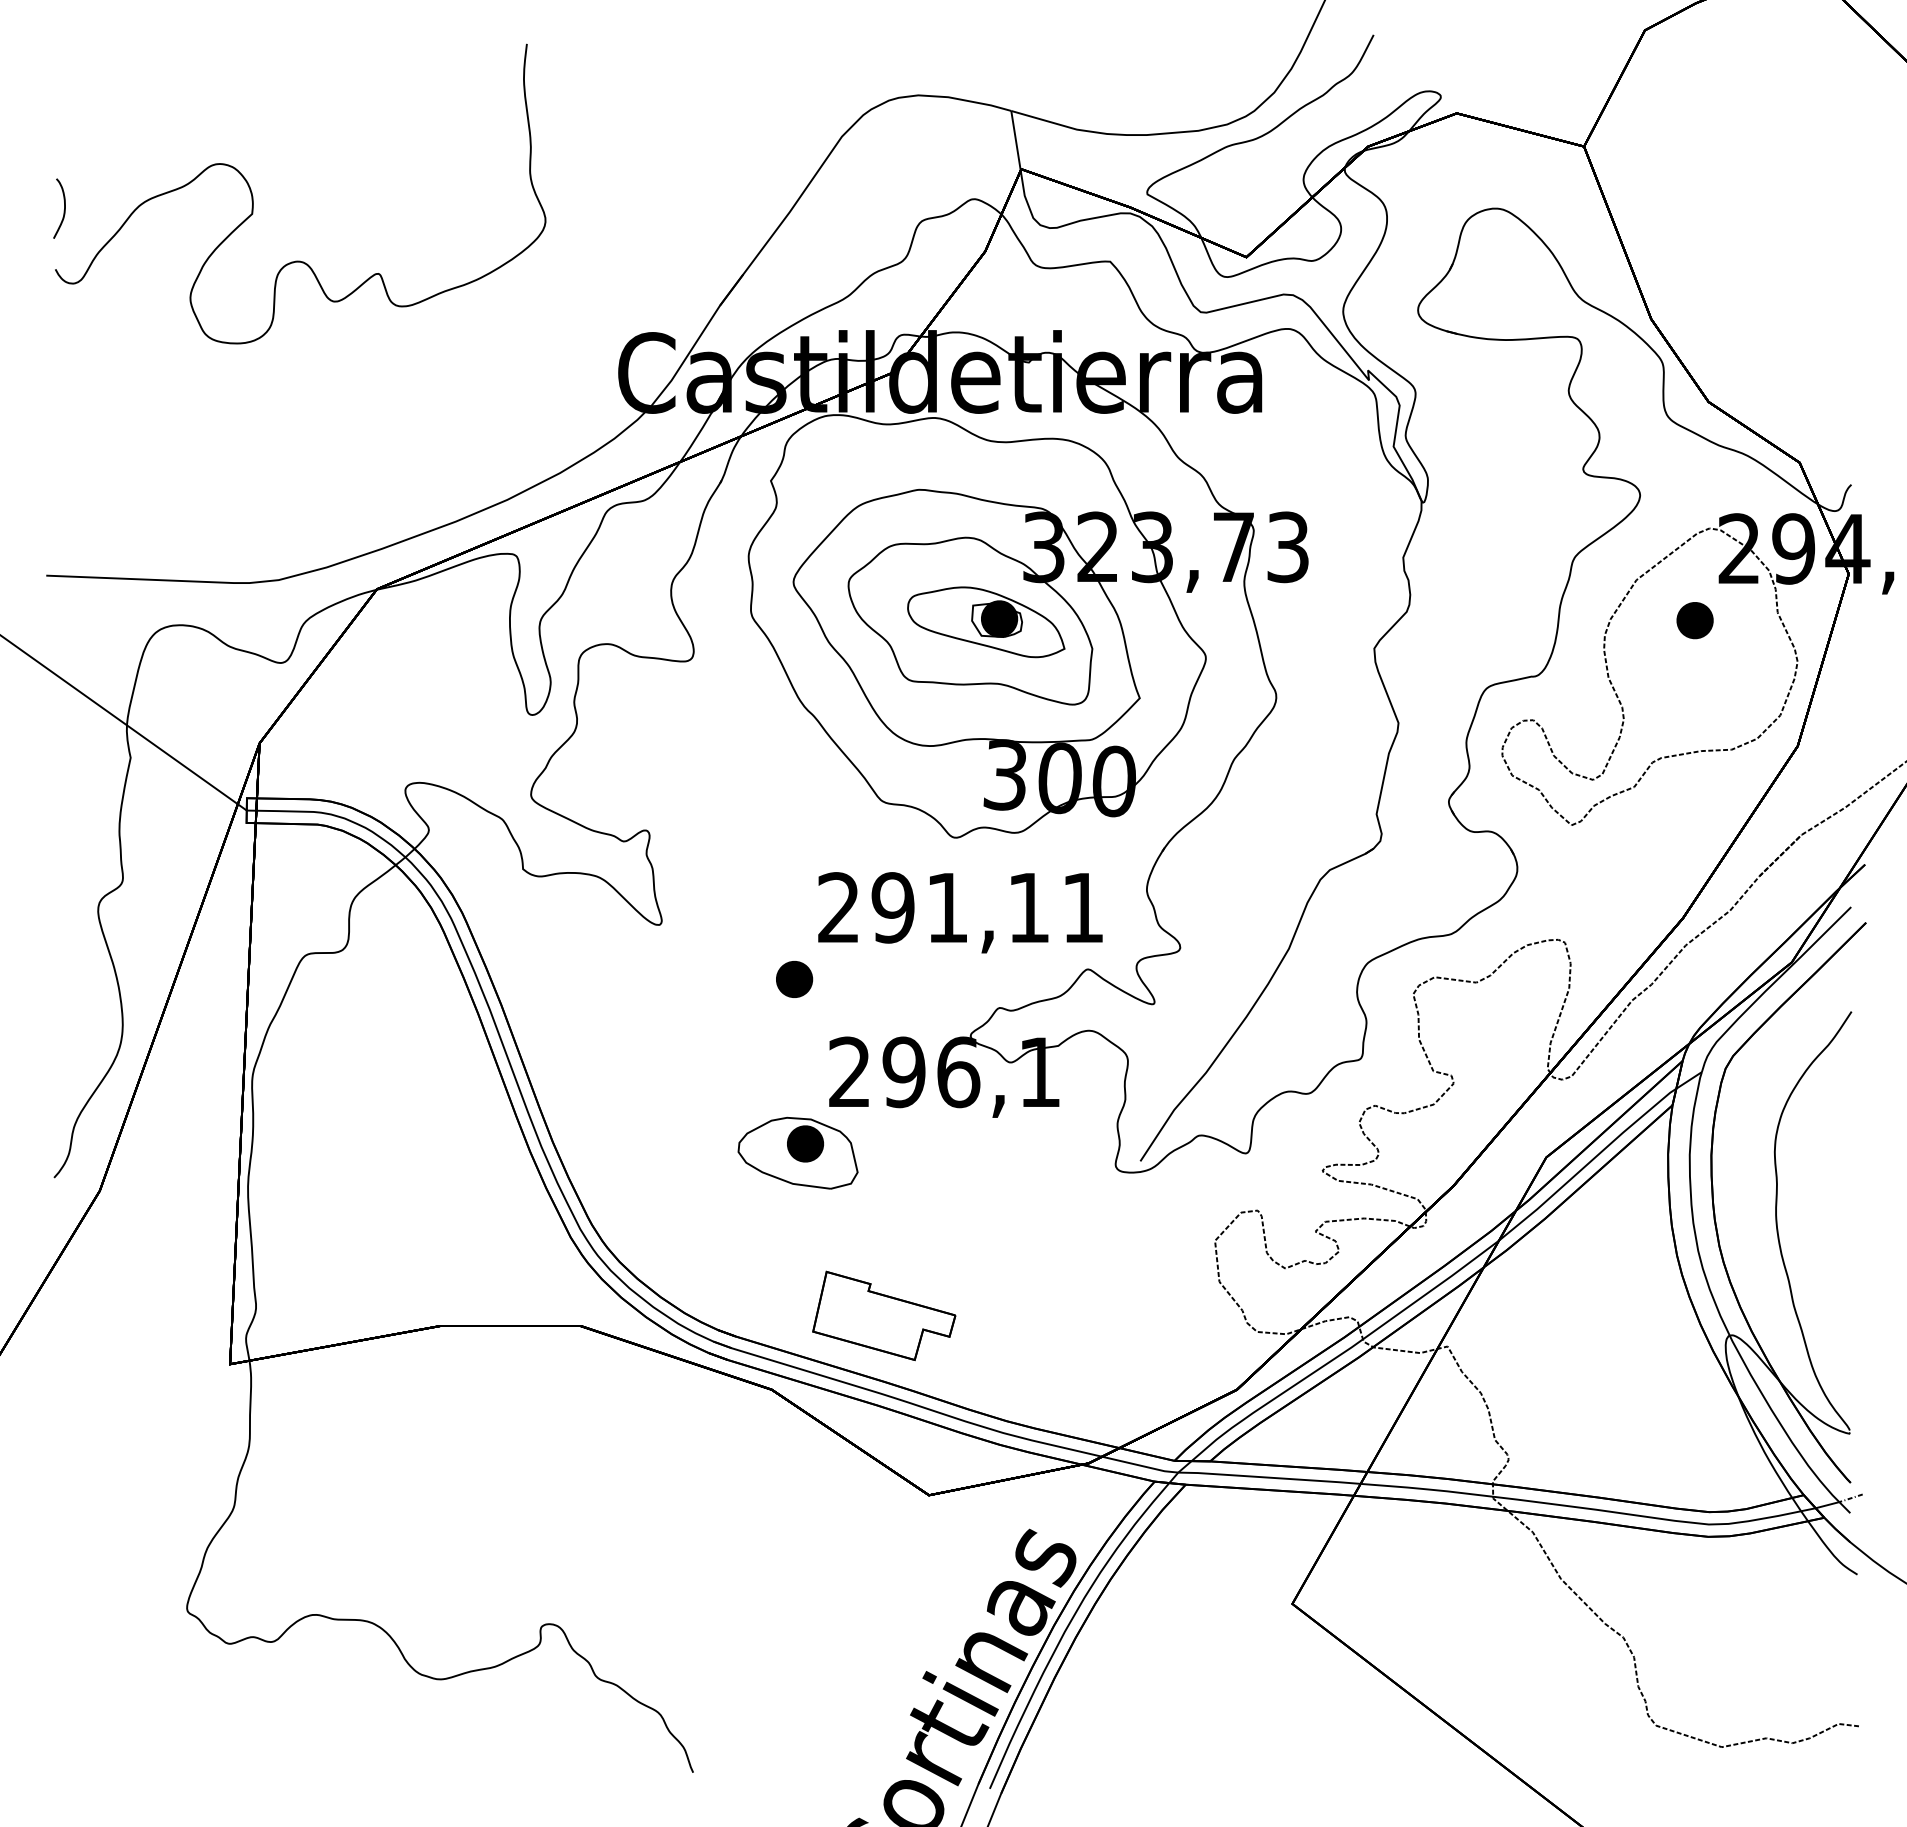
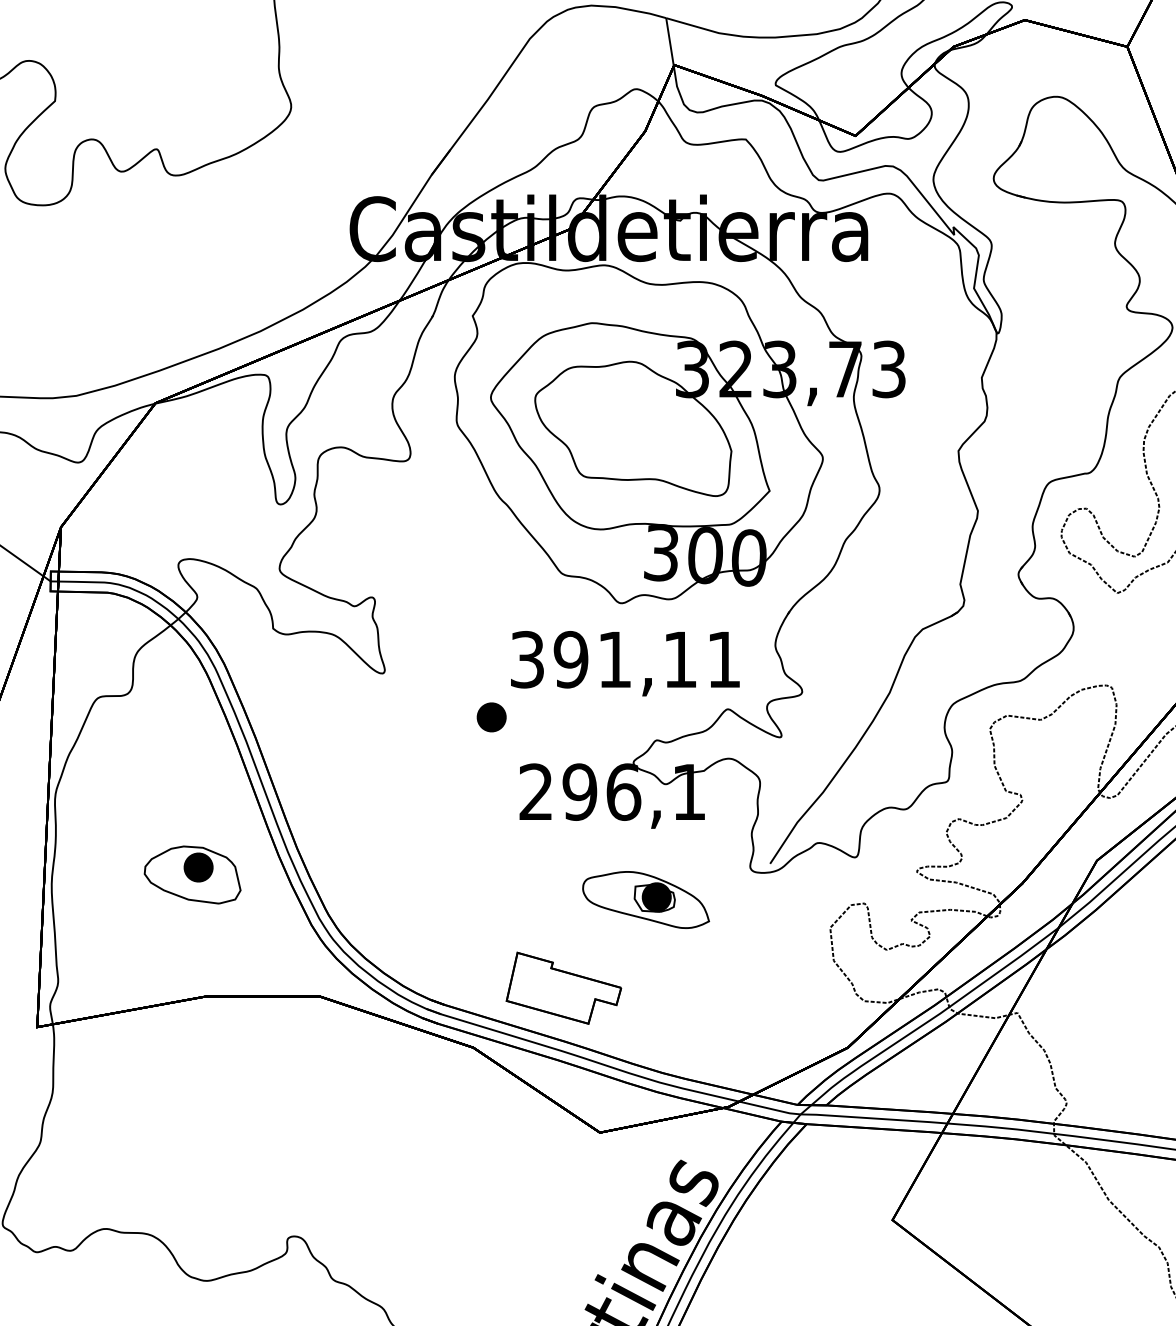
part: (986, 622) -> (646, 900), moved
text: (838, 907) -> (527, 659), 291,11 -> 391,11
part: (797, 1152) -> (192, 874), moved

